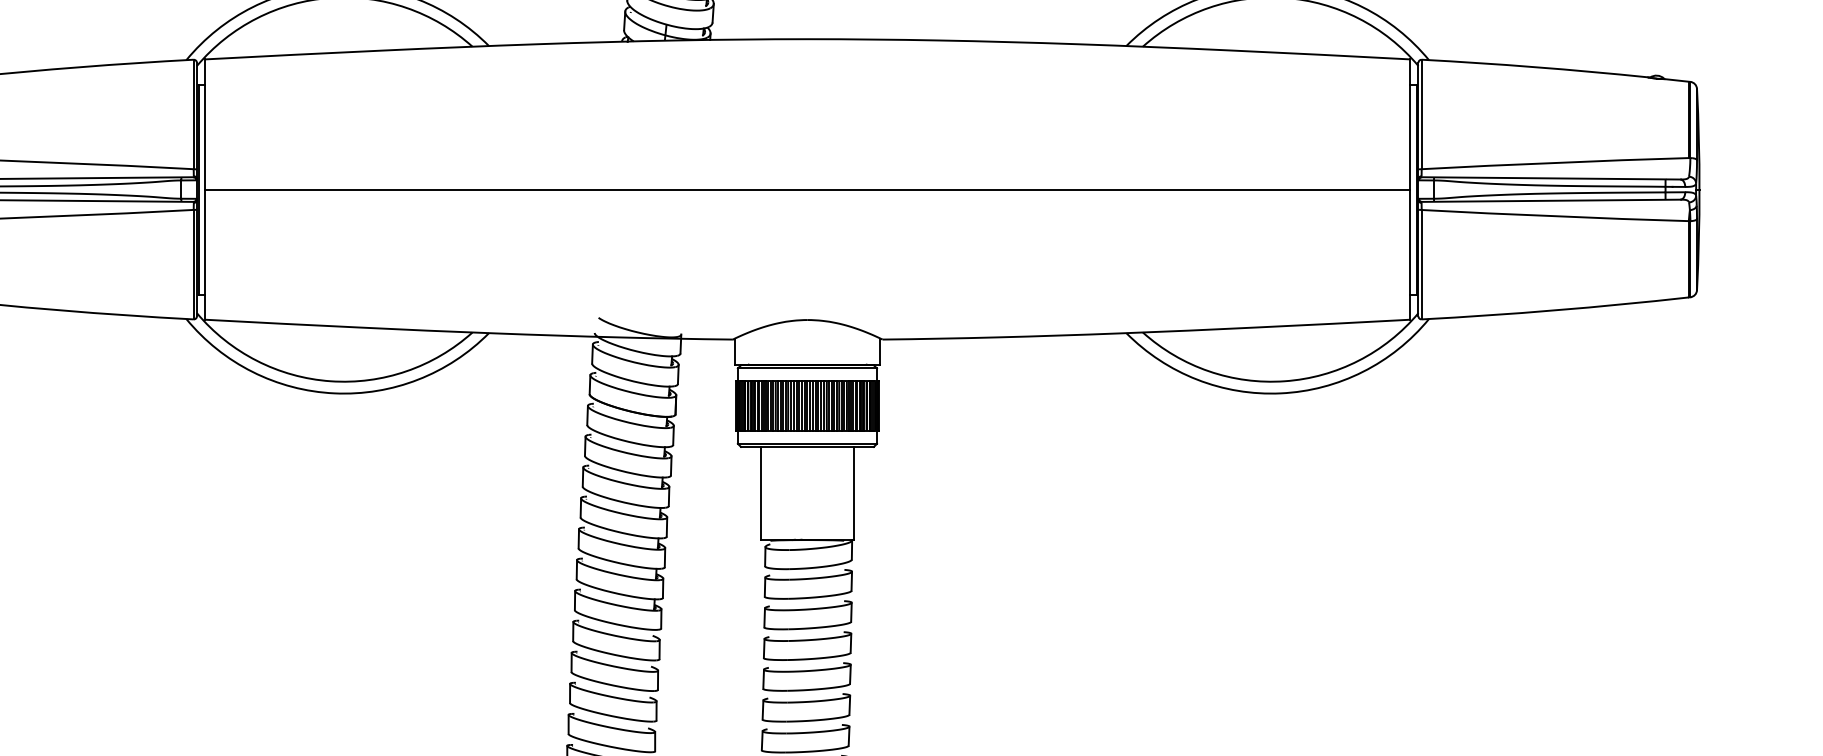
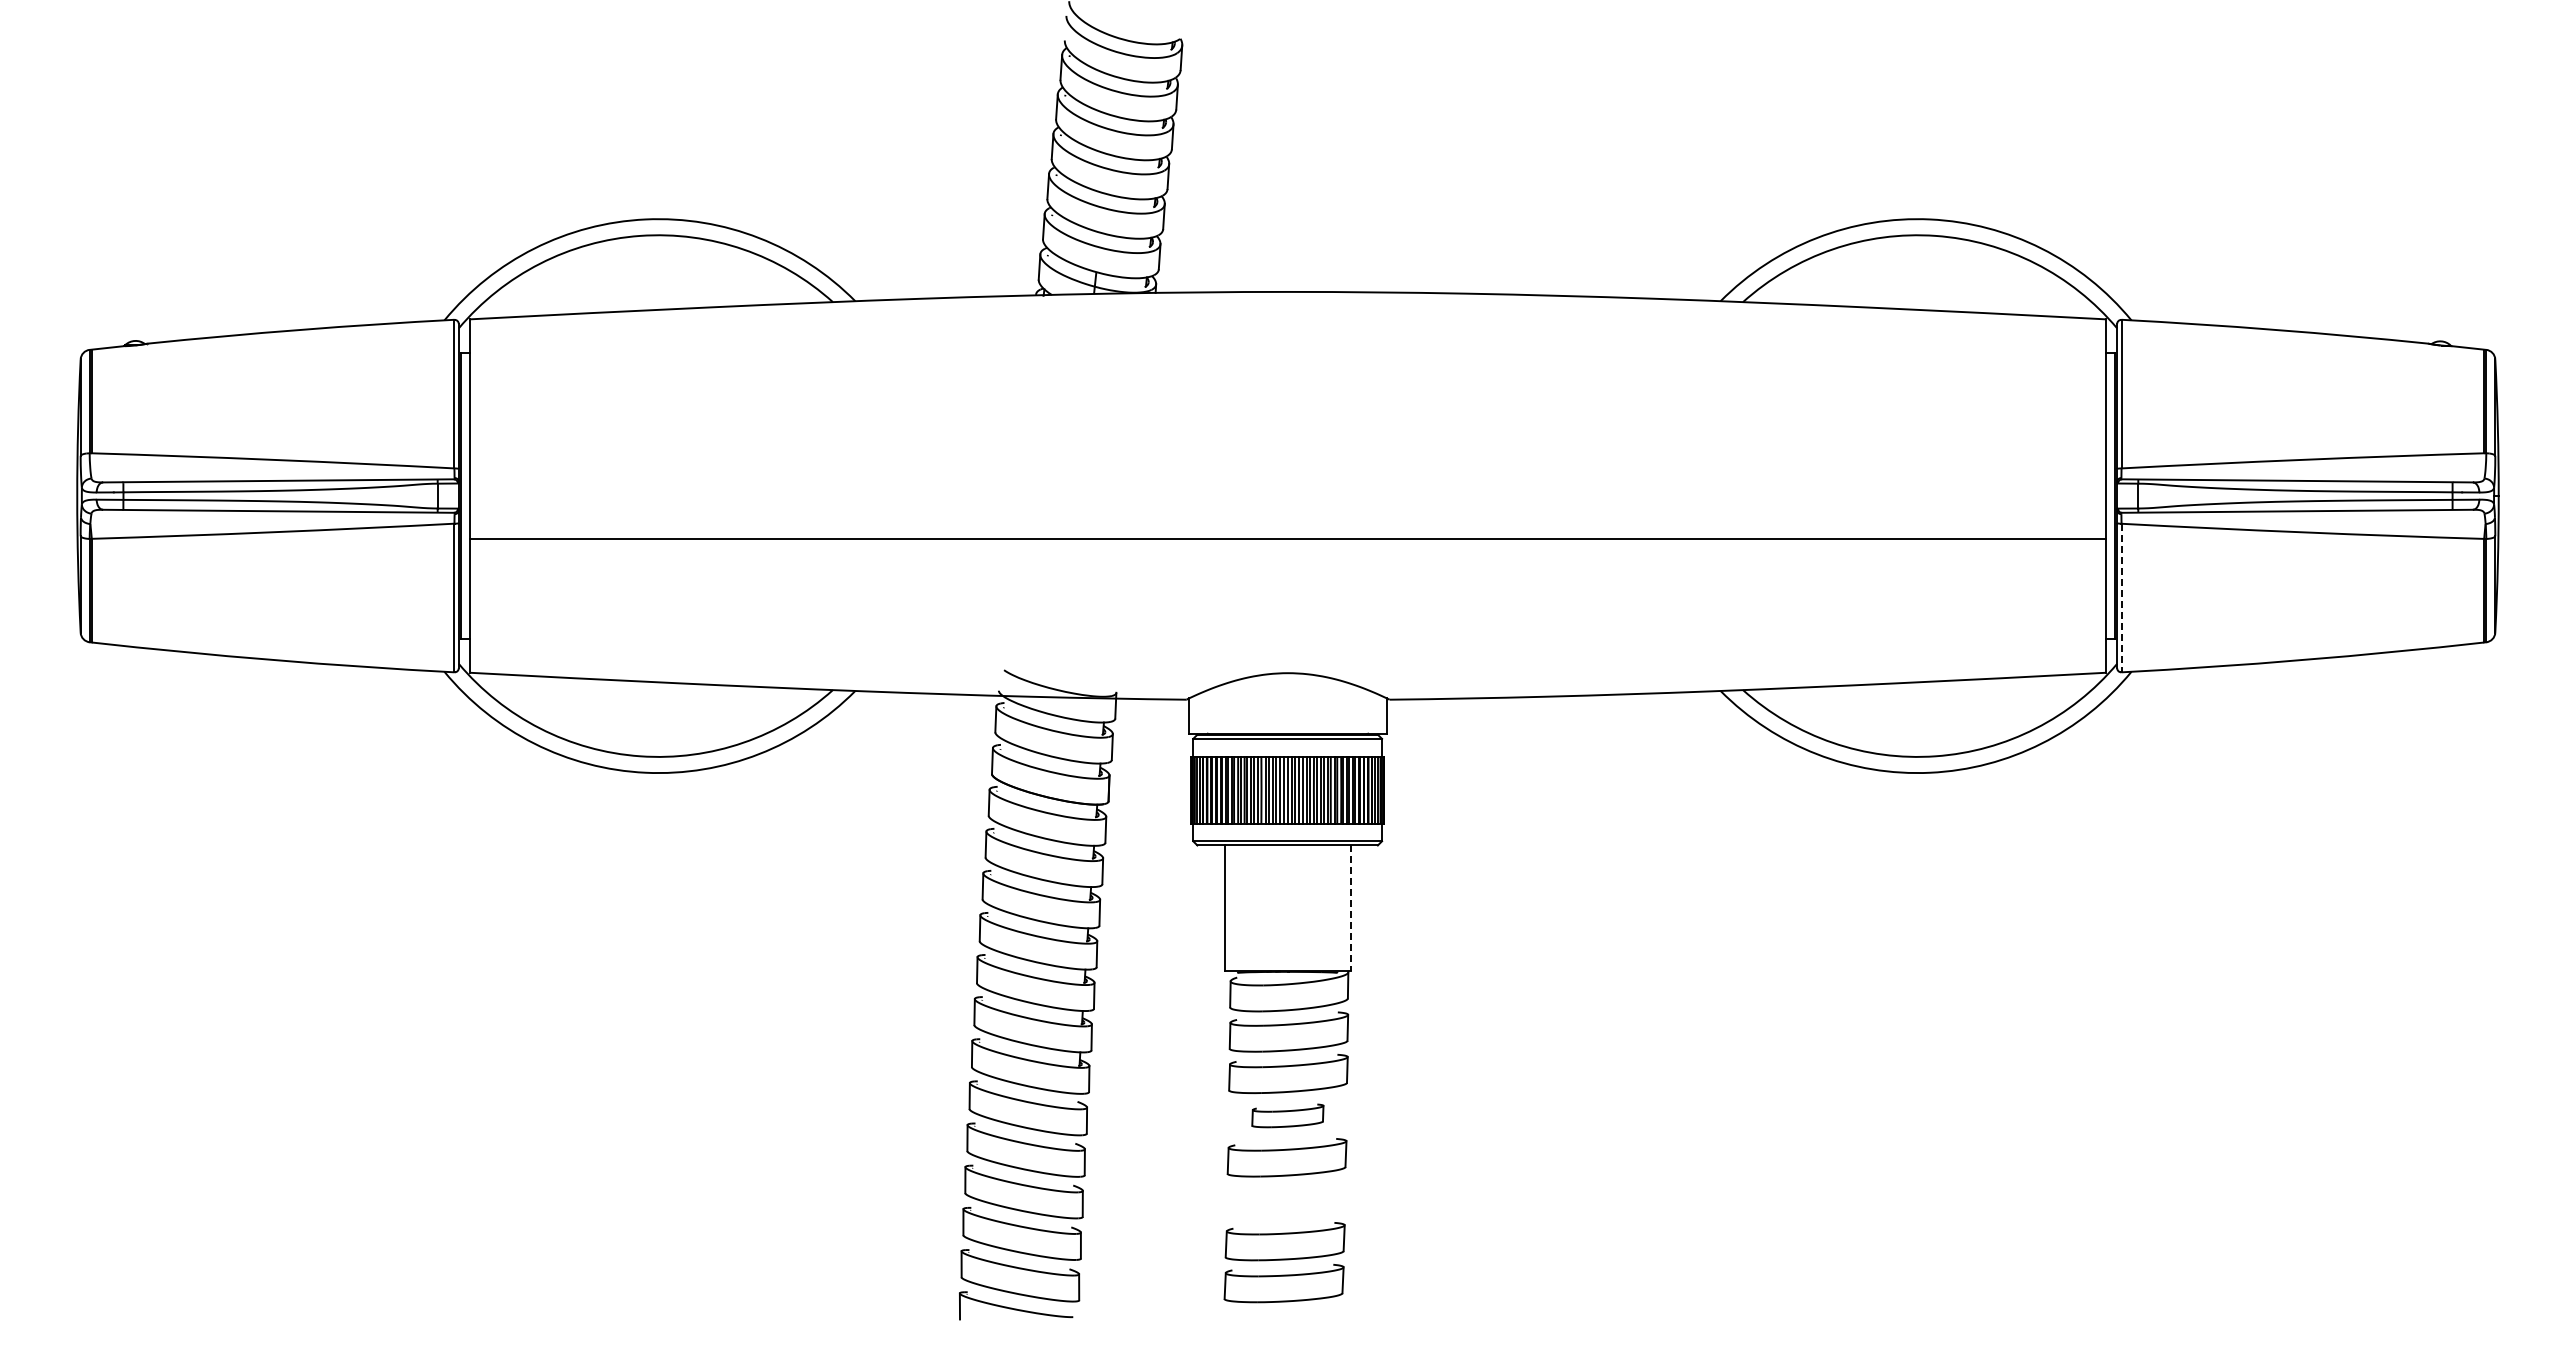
line: (807, 189) -> (1287, 539), moved
line: (1421, 265) -> (2121, 598), solid -> dashed
line: (853, 493) -> (1350, 908), solid -> dashed
part: (807, 645) -> (1287, 1115), size x0.6
part: (805, 707) -> (1285, 1199), removed

